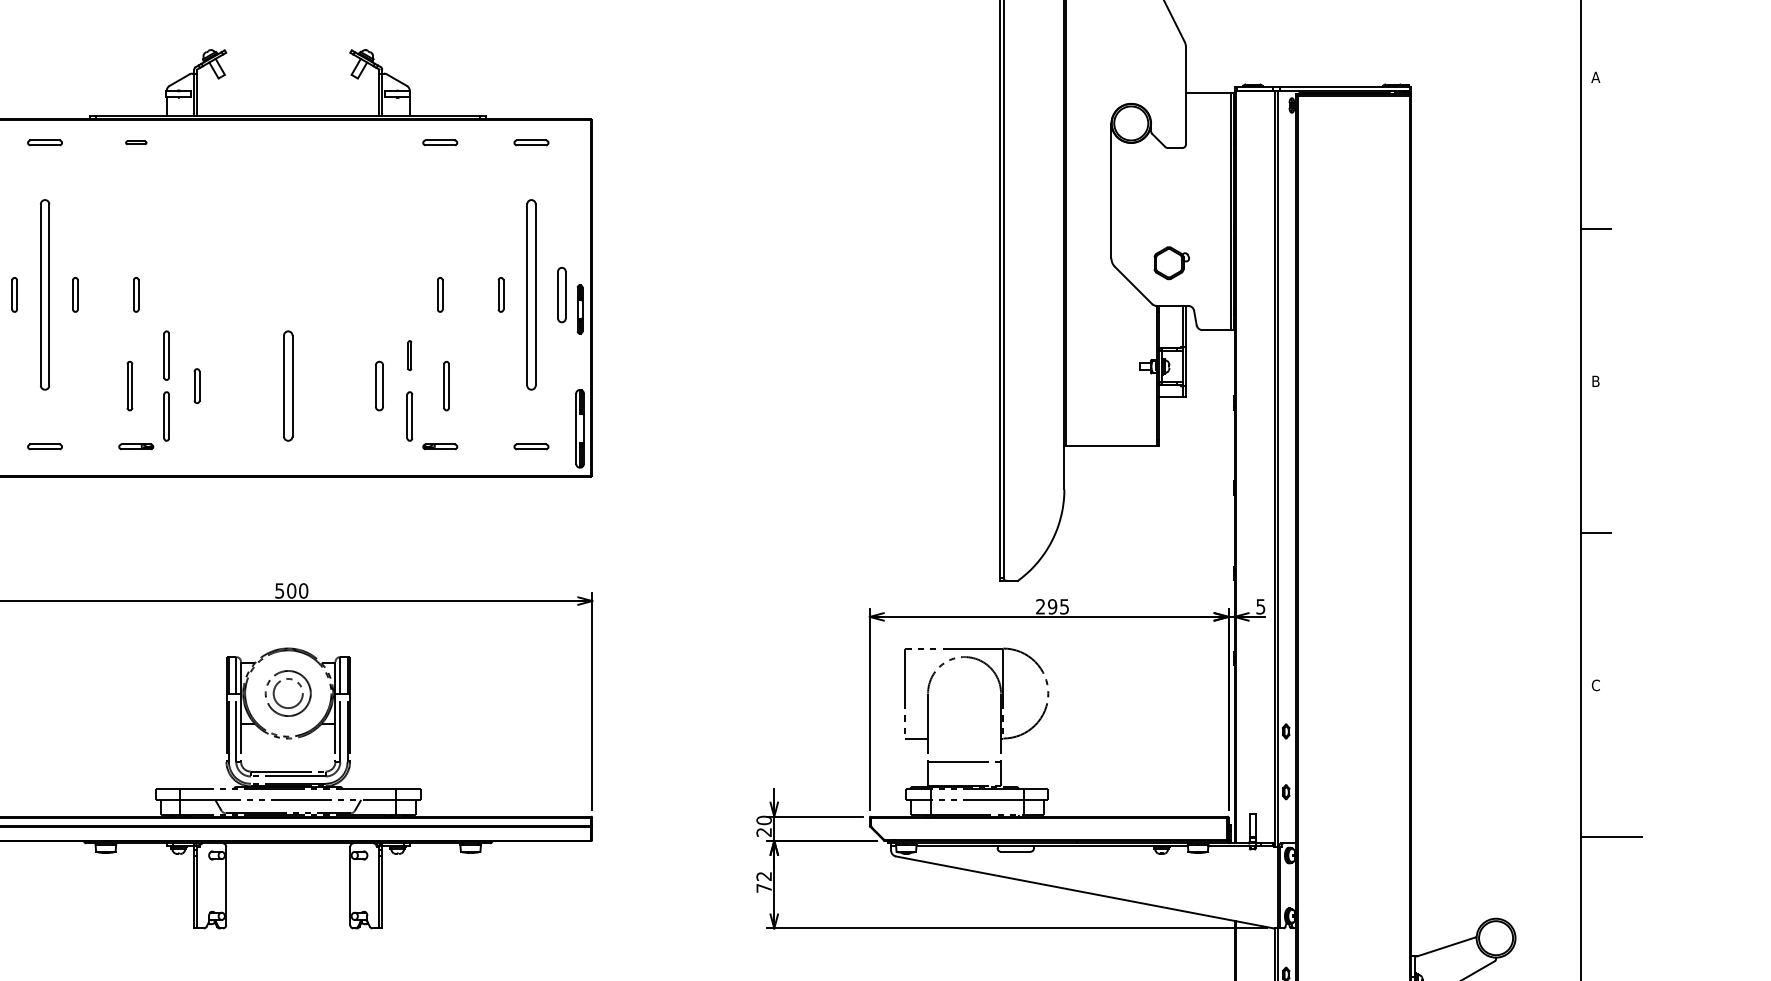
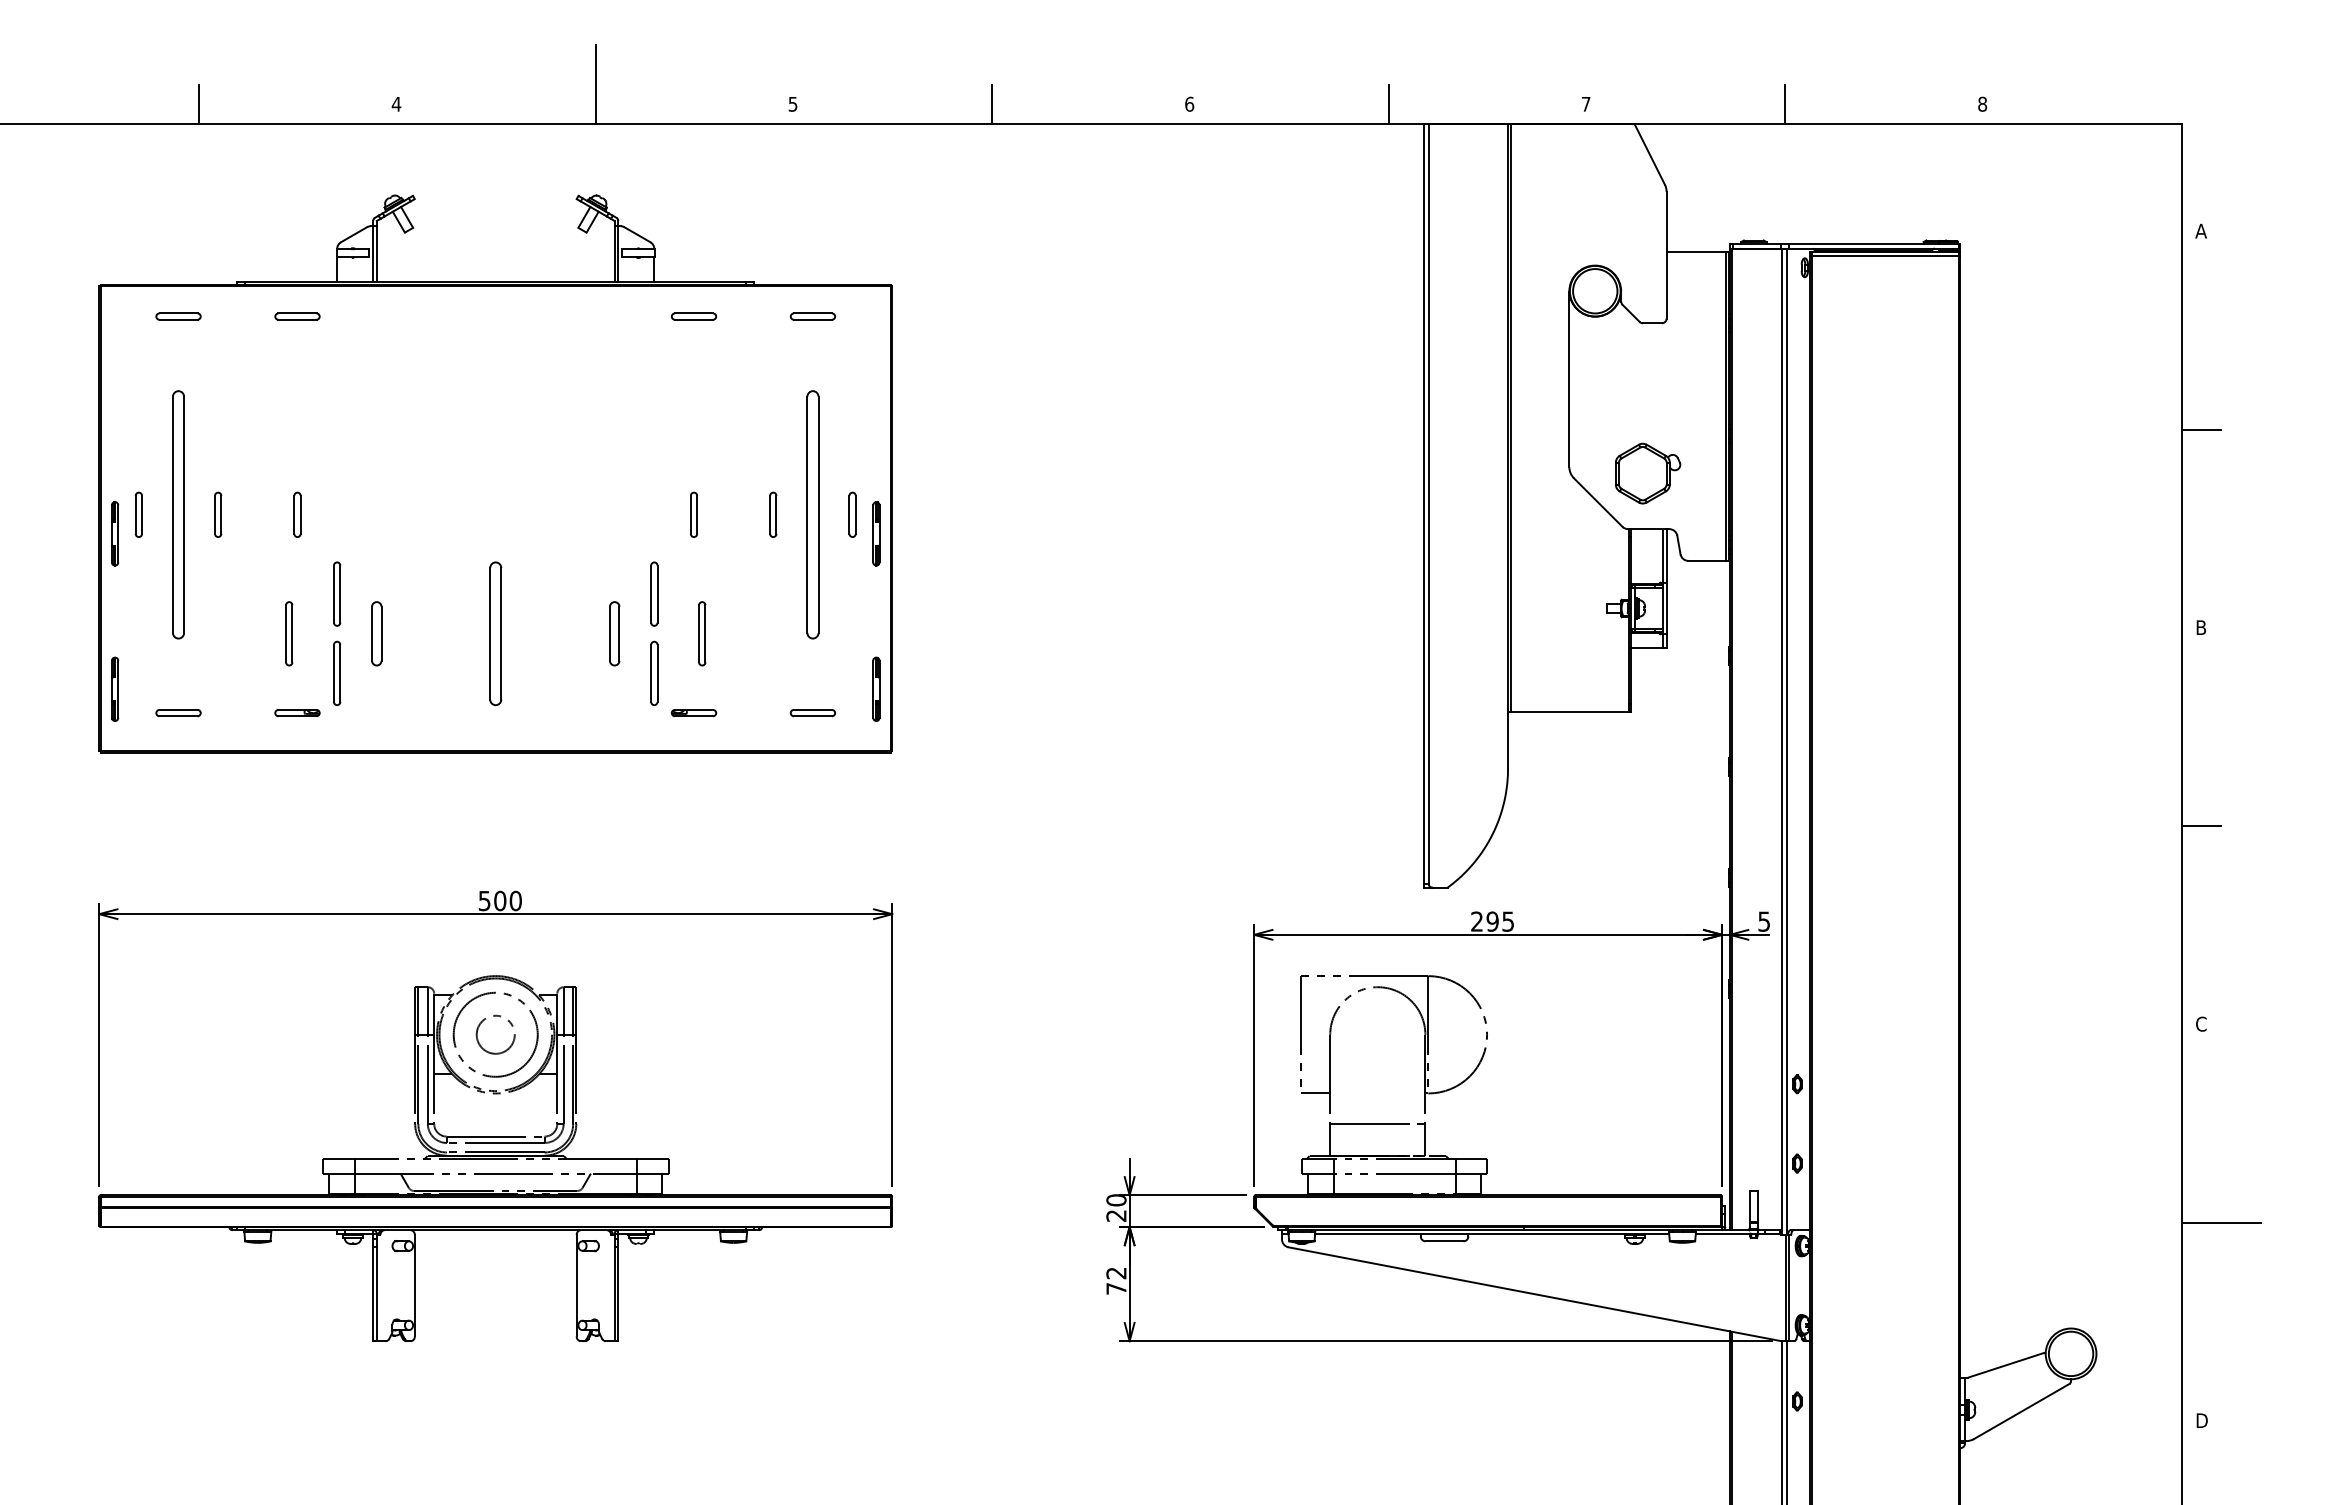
part: (136, 142) -> (297, 316), size x1.67
part: (1172, 263) -> (1648, 473), size x1.43
part: (561, 294) -> (852, 514), size x0.62
part: (409, 355) -> (654, 593), size x1.67
part: (196, 385) -> (376, 633), size x1.43
part: (580, 428) -> (876, 688), size x0.62
circle: (288, 693) -> (495, 1034), size x1.43

